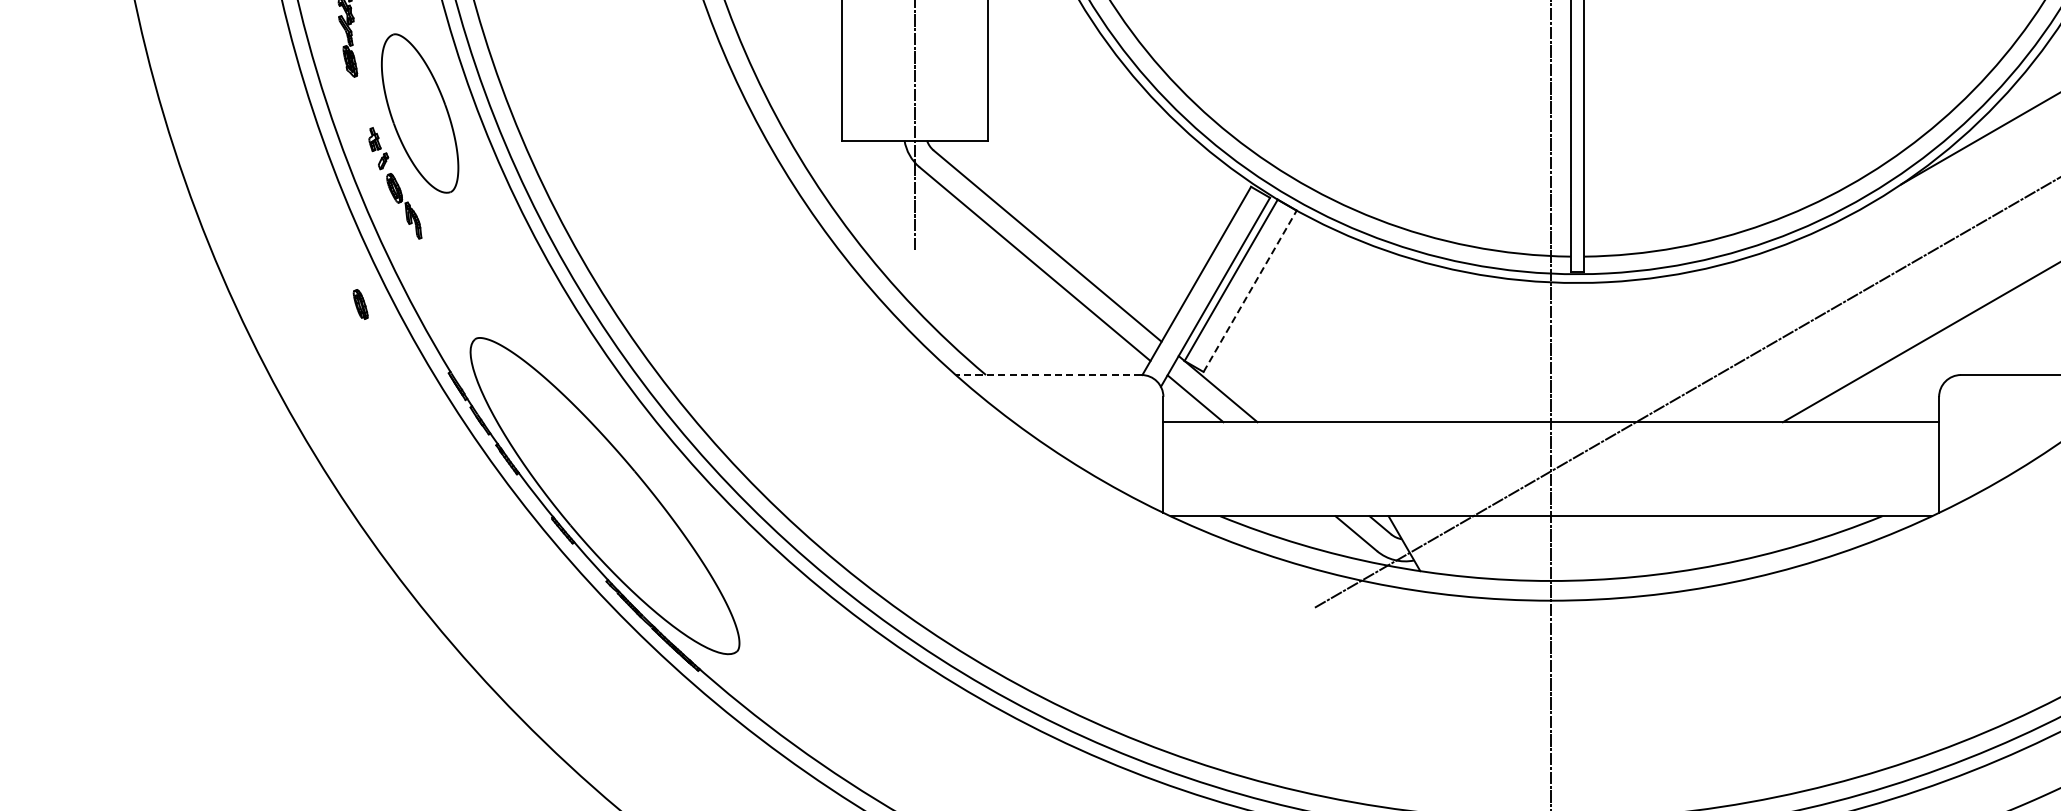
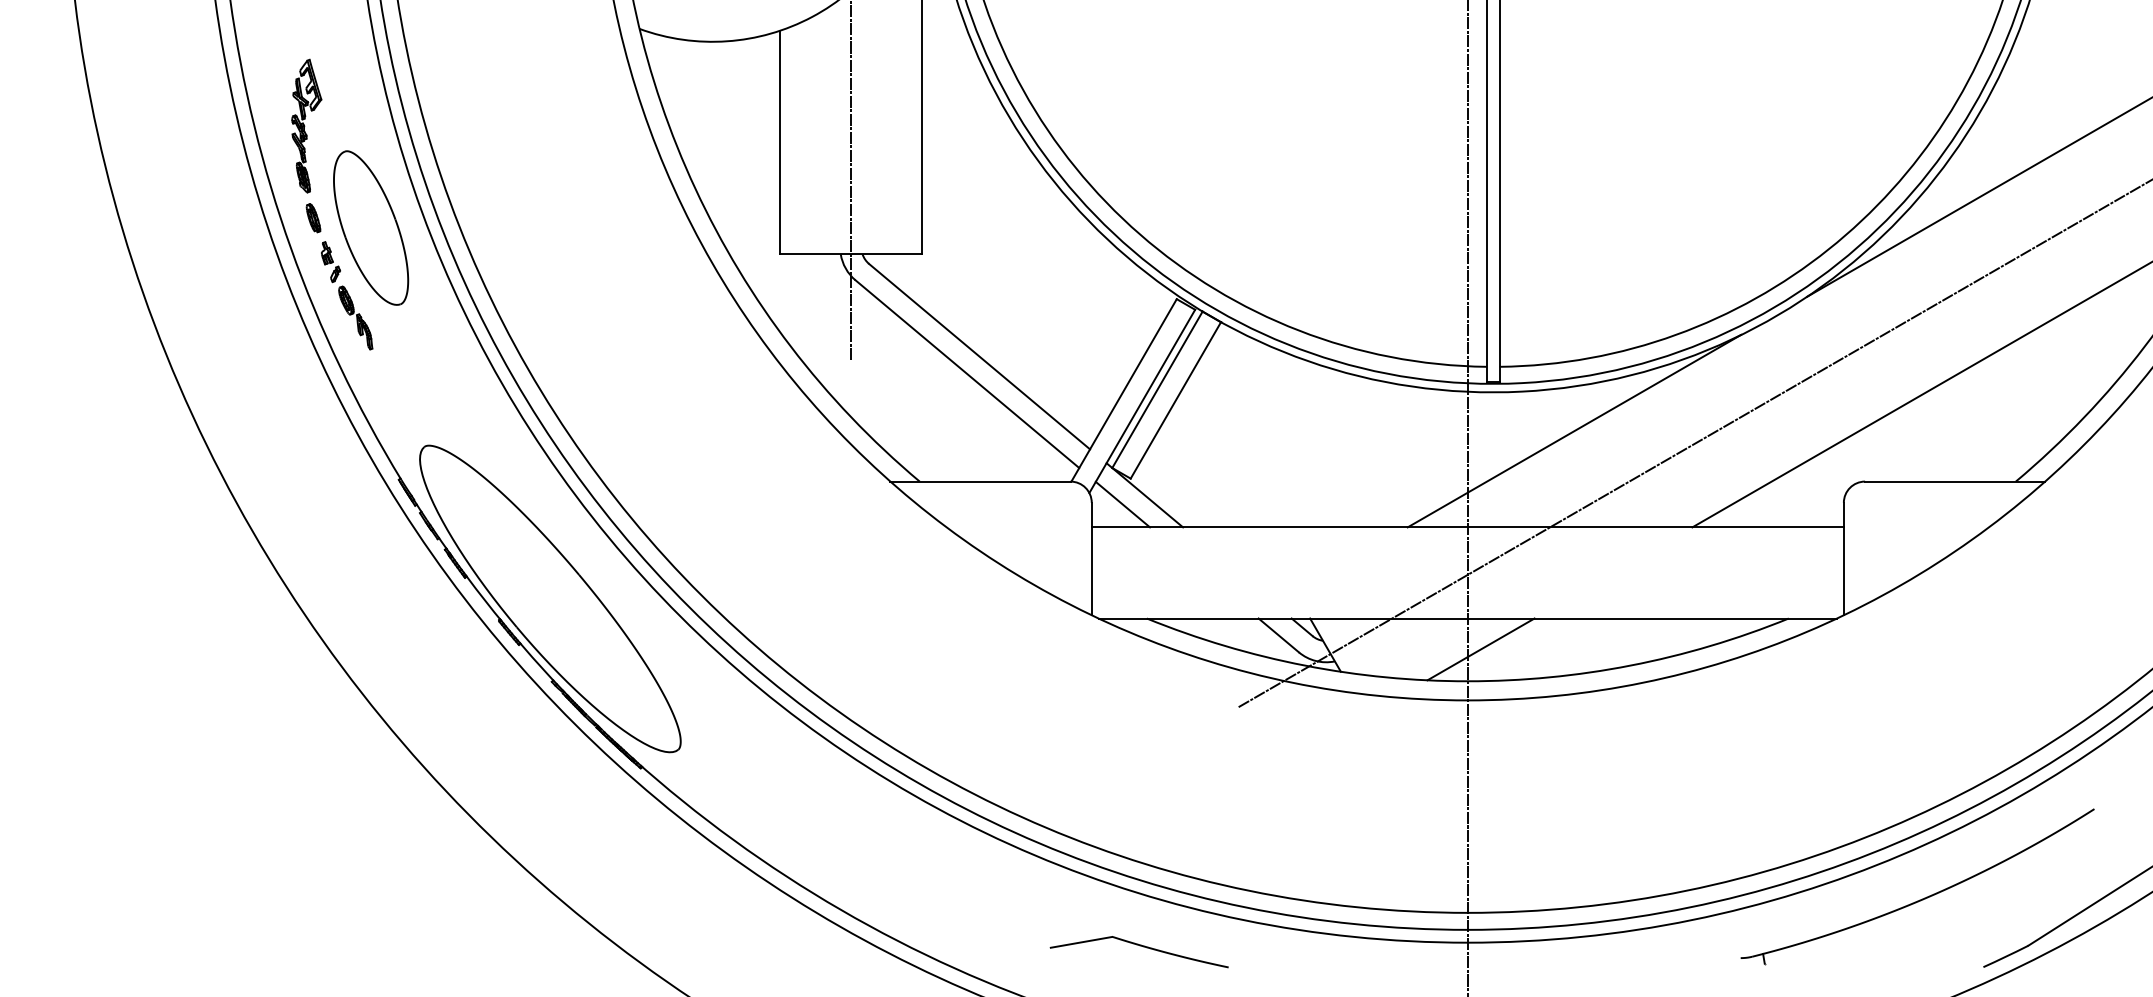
line: (1250, 291) -> (1176, 400), dashed -> solid
part: (360, 304) -> (313, 218), moved
line: (1661, 322) -> (1574, 430), added
line: (1048, 374) -> (980, 481), dashed -> solid
line: (1564, 548) -> (1480, 649), added

